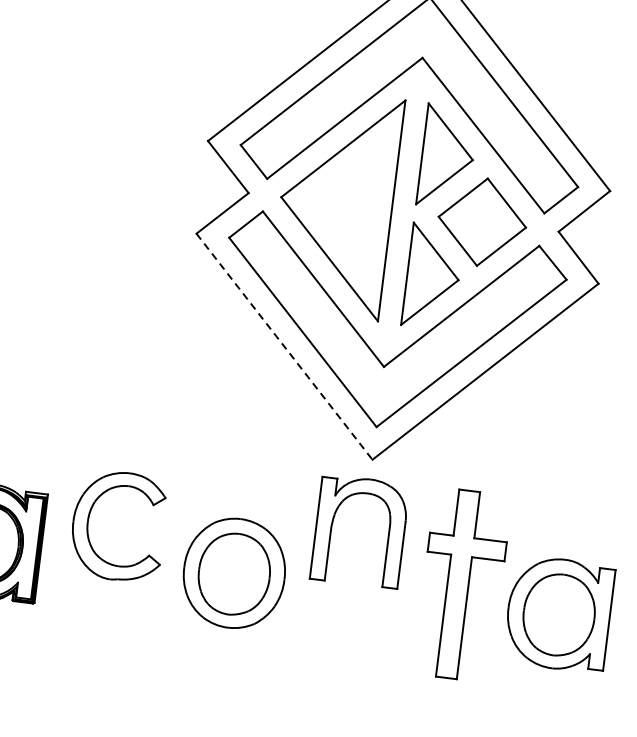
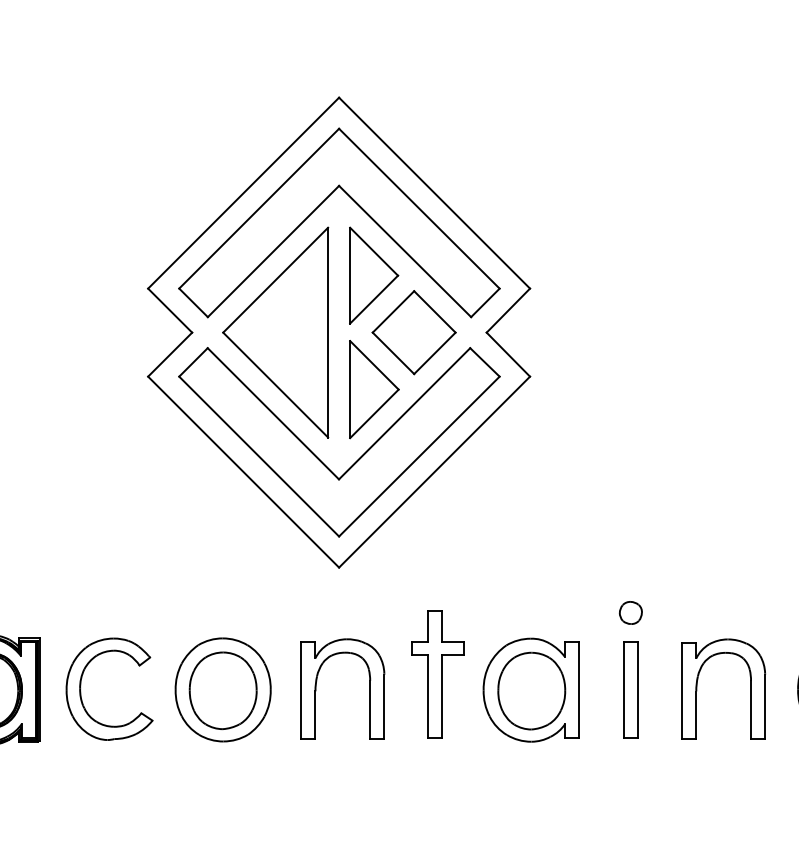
line: (284, 347) -> (243, 472), dashed -> solid
part: (89, 518) -> (81, 685), moved
part: (334, 520) -> (317, 681), moved
part: (462, 585) -> (437, 674), size x0.71

